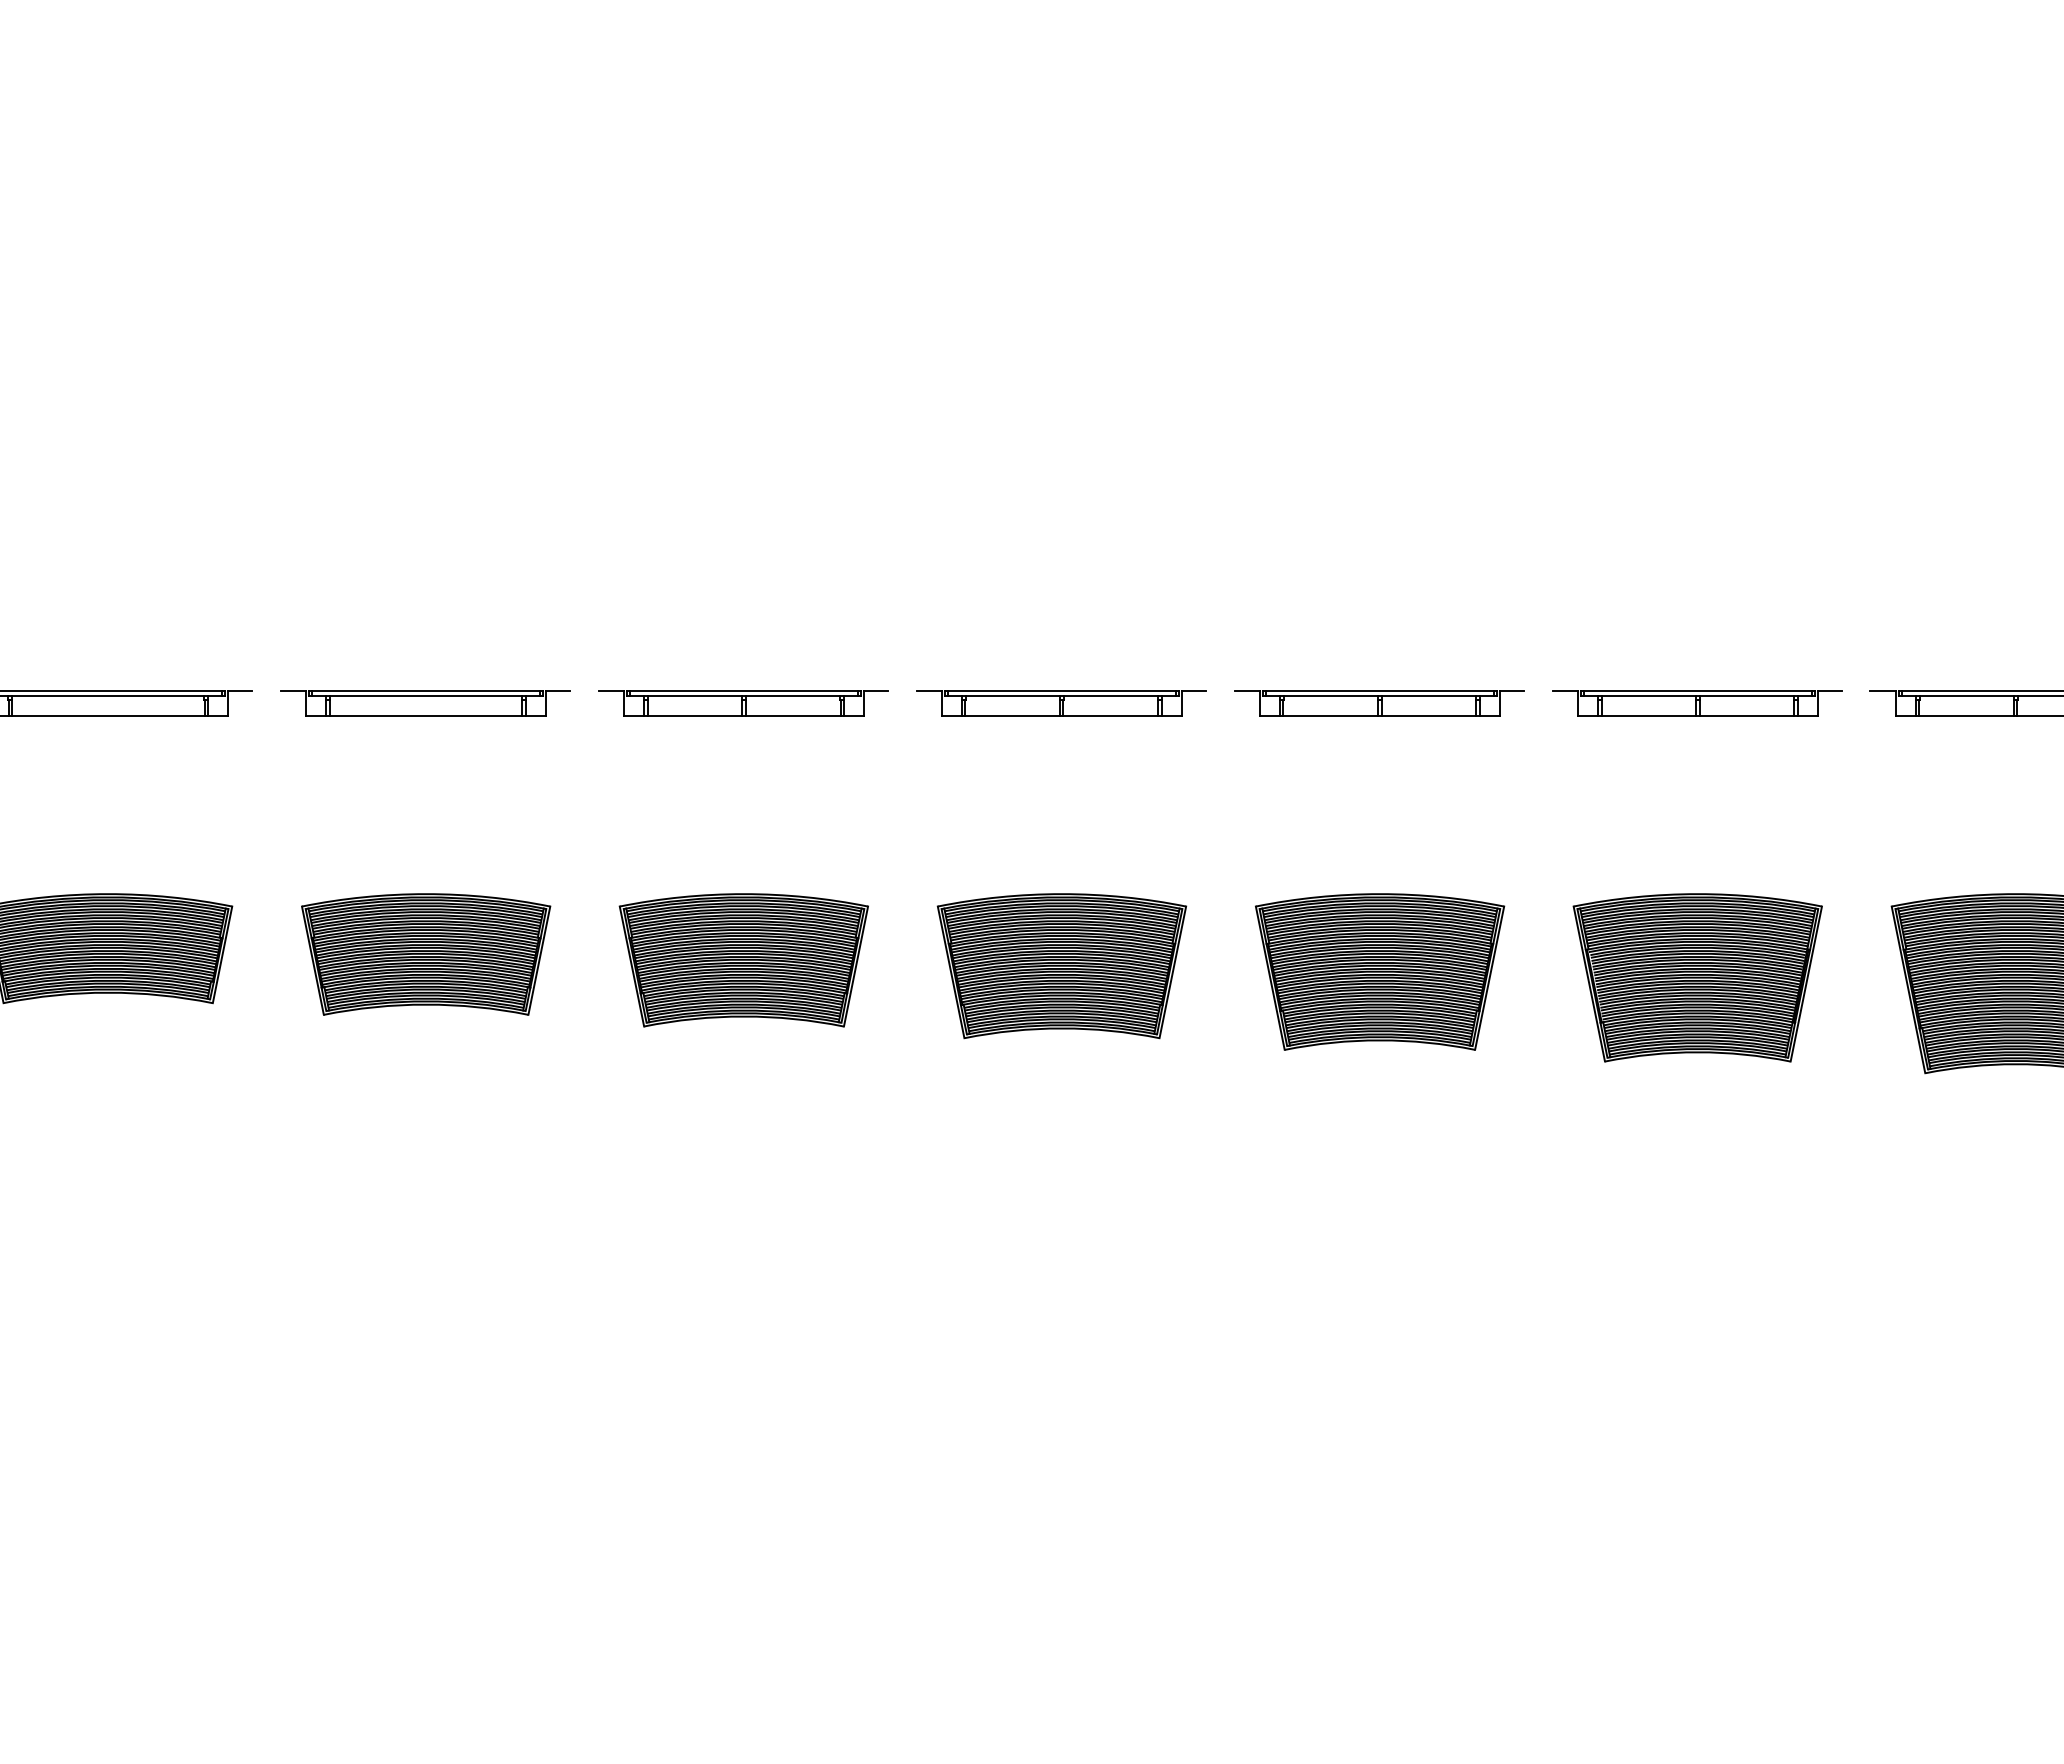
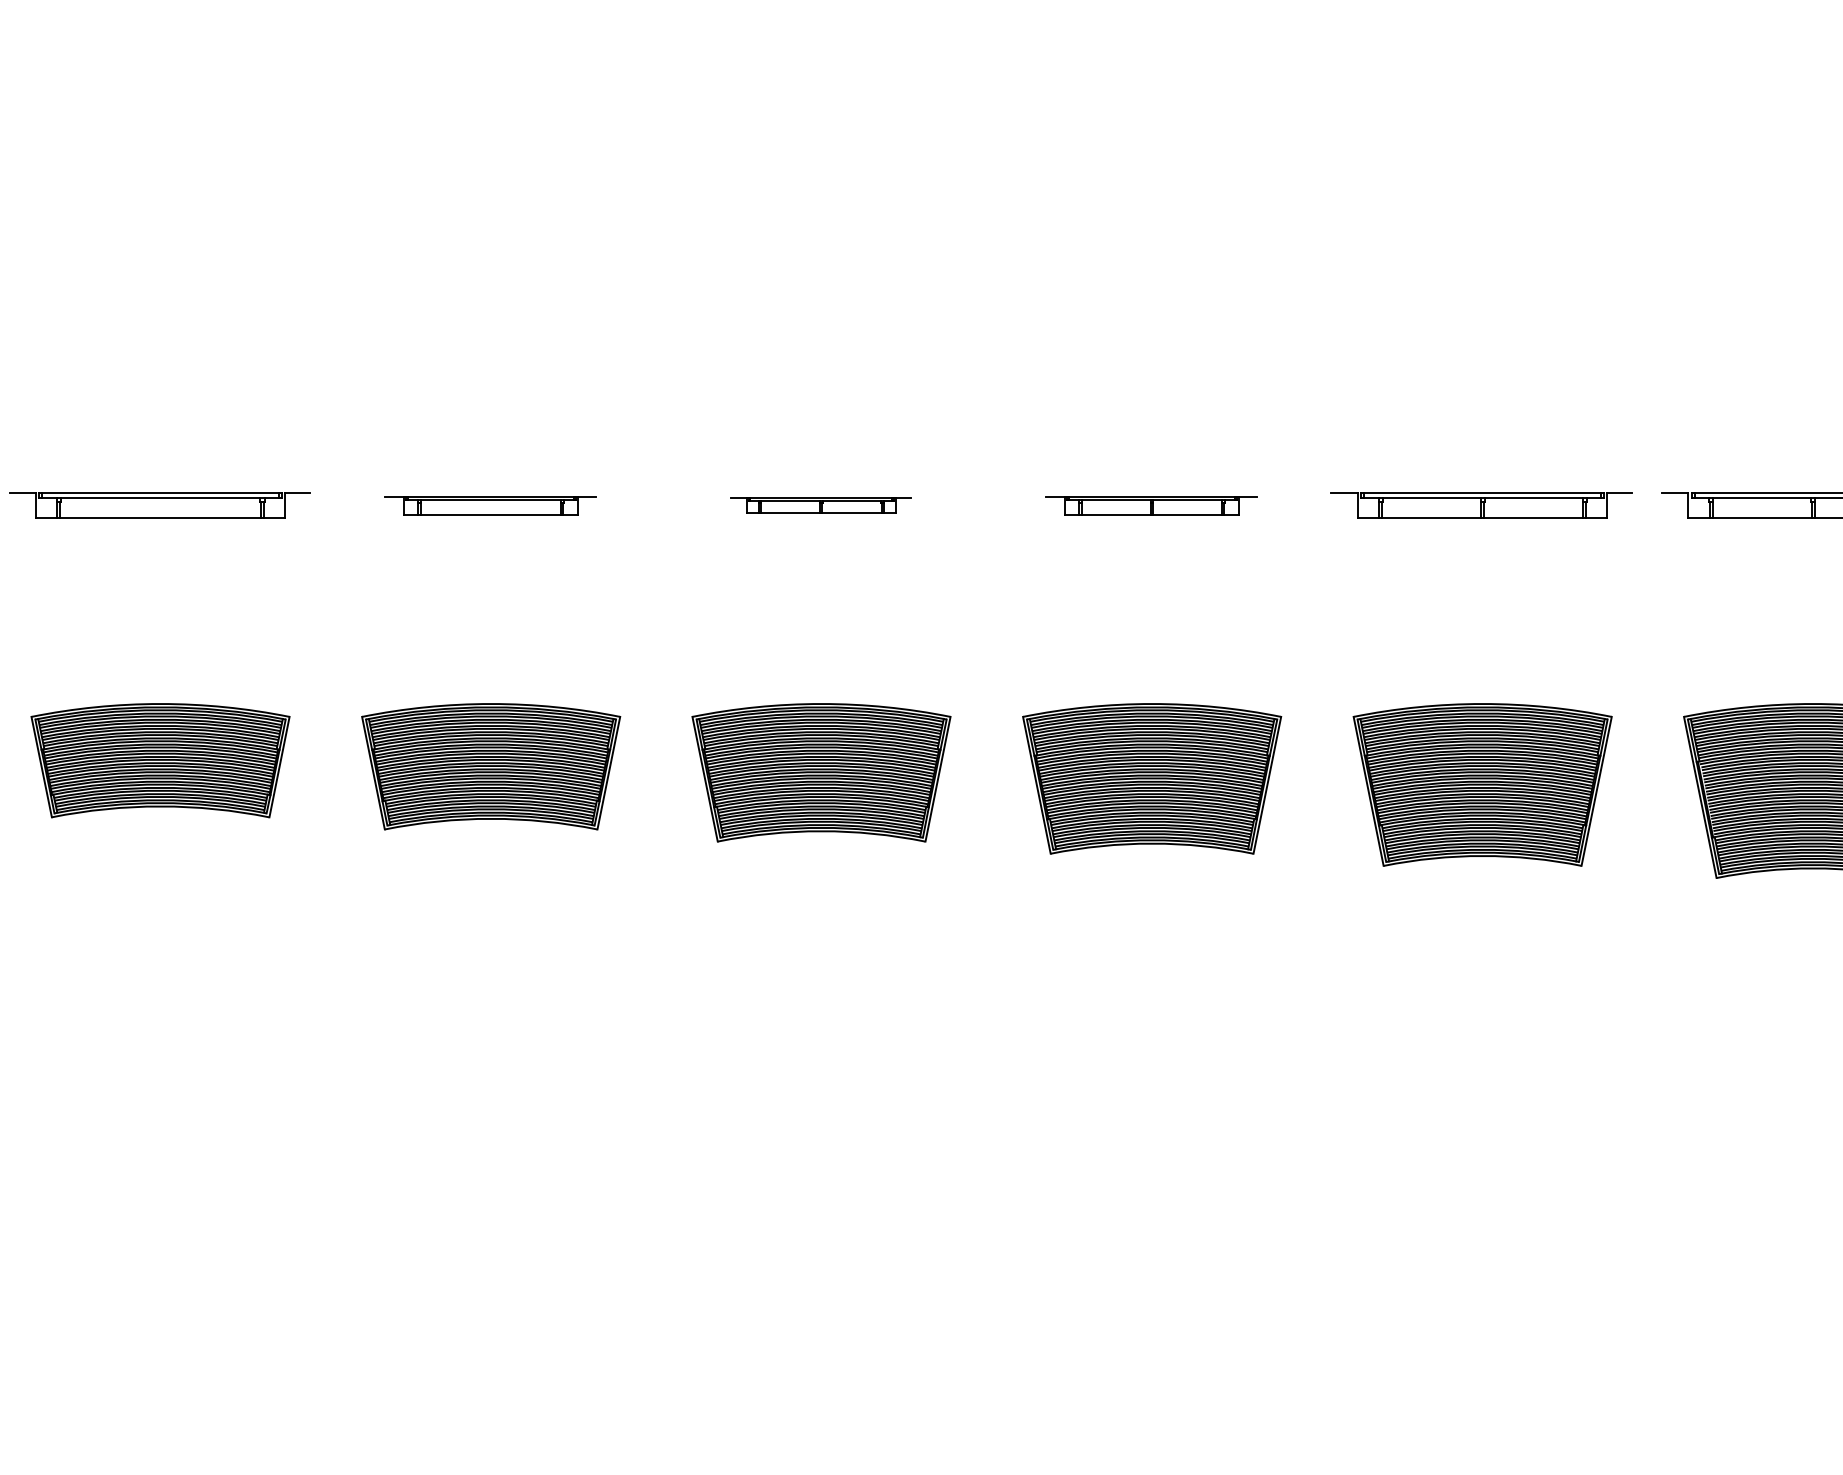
part: (425, 703) -> (490, 505), size x0.7
part: (743, 703) -> (821, 505), size x0.6
part: (1061, 703) -> (1151, 505), size x0.7

